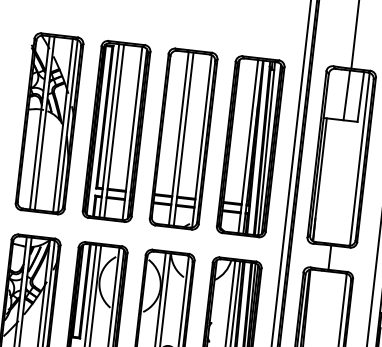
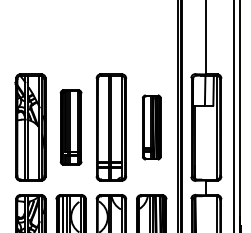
part: (115, 131) -> (70, 127), size x0.7
part: (250, 146) -> (151, 127), size x0.6

